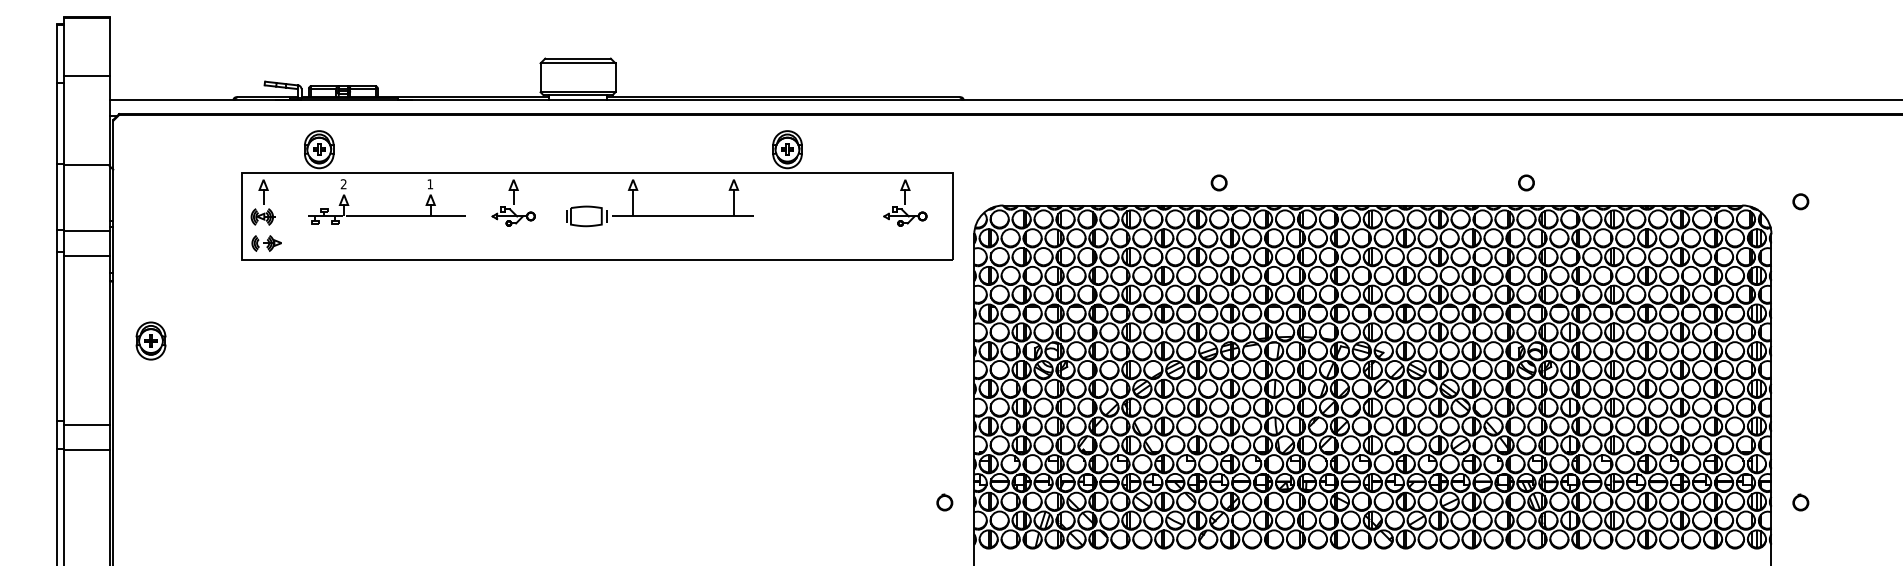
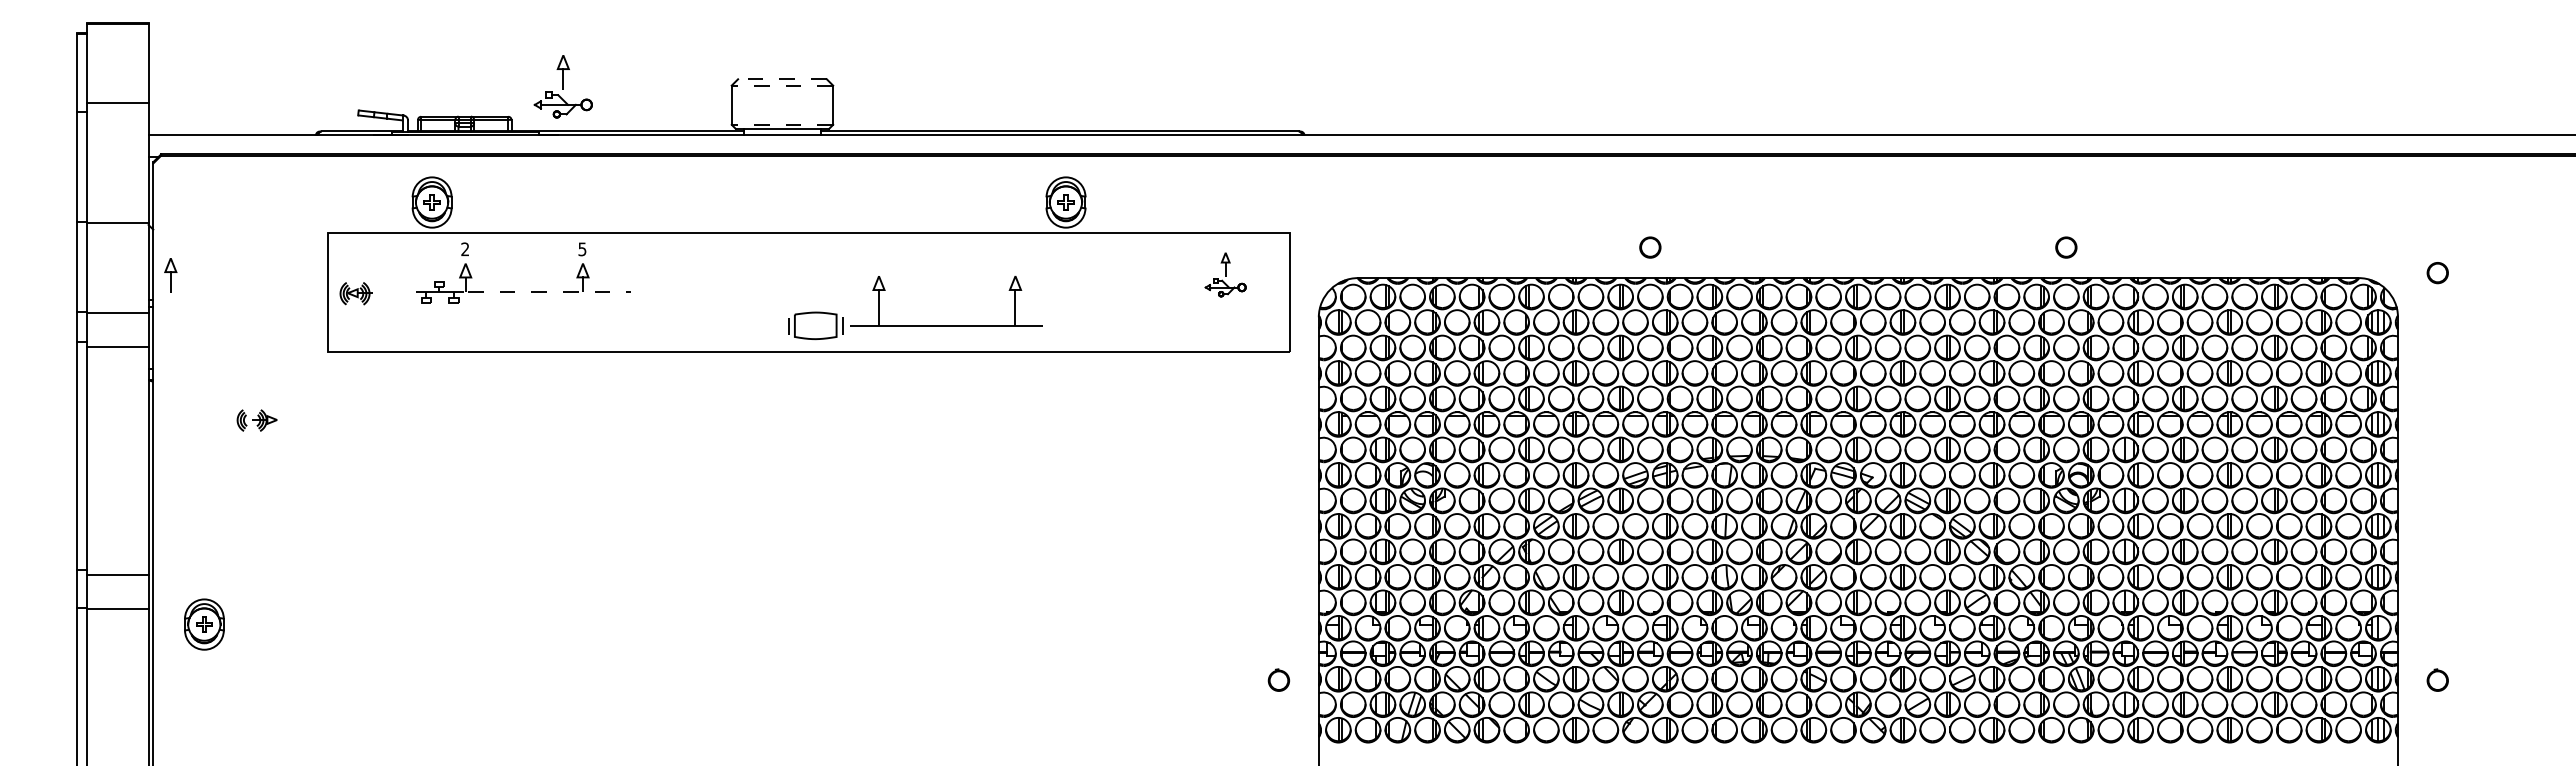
line: (577, 58) -> (781, 79), solid -> dashed
line: (578, 63) -> (782, 85), solid -> dashed
line: (578, 92) -> (782, 124), solid -> dashed
text: (430, 184) -> (582, 249), 1 -> 5
part: (263, 192) -> (170, 275), moved
part: (513, 202) -> (562, 86), moved
part: (905, 202) -> (1225, 274), size x0.7
line: (405, 216) -> (549, 292), solid -> dashed
part: (660, 216) -> (915, 325), moved
part: (266, 243) -> (256, 420), moved
part: (151, 340) -> (204, 624), moved

